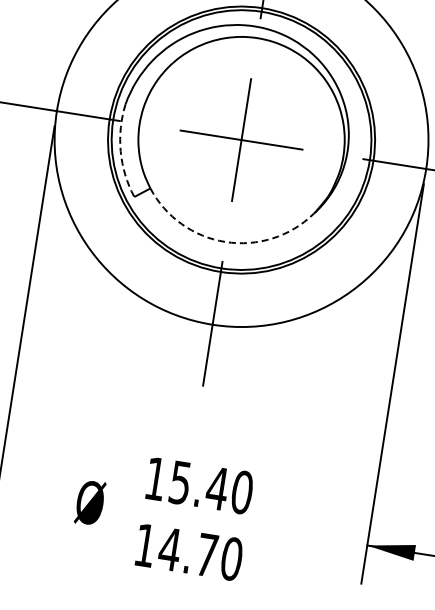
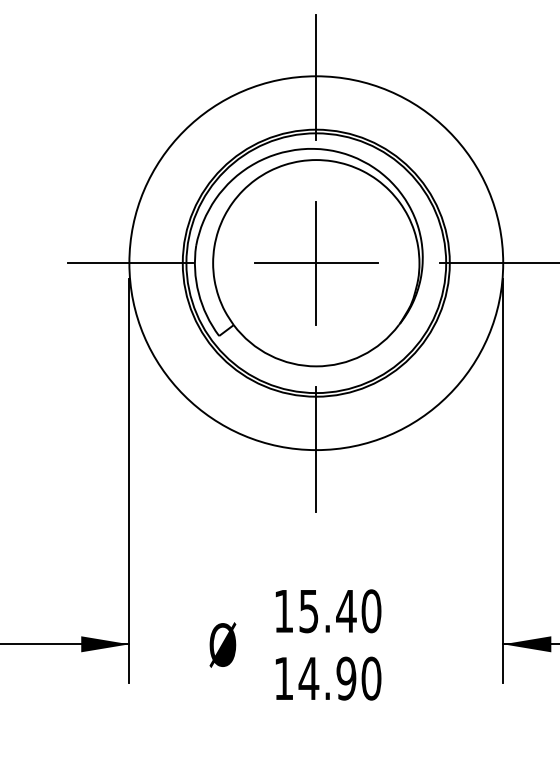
arc: (120, 151) -> (198, 293), dashed -> solid
arc: (225, 242) -> (316, 366), dashed -> solid
text: (207, 555) -> (346, 678), 14.70 -> 14.90

